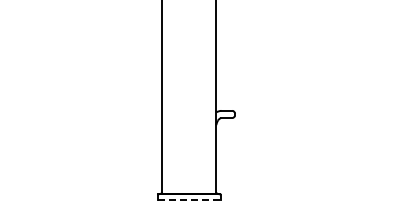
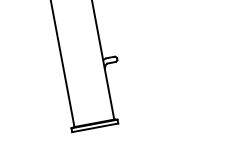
line: (189, 199) -> (95, 127), dashed -> solid

